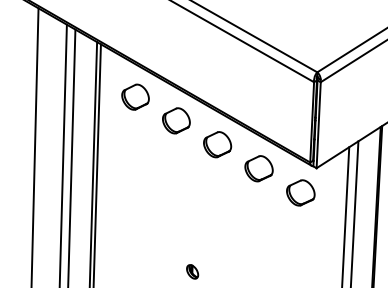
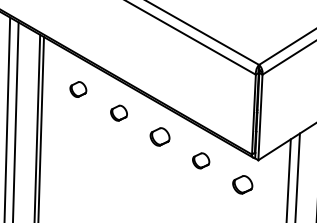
part: (135, 96) -> (78, 88), size x0.6
part: (176, 120) -> (119, 112), size x0.6
part: (217, 144) -> (159, 136), size x0.7
part: (258, 168) -> (200, 160), size x0.6
part: (300, 192) -> (242, 184), size x0.7

